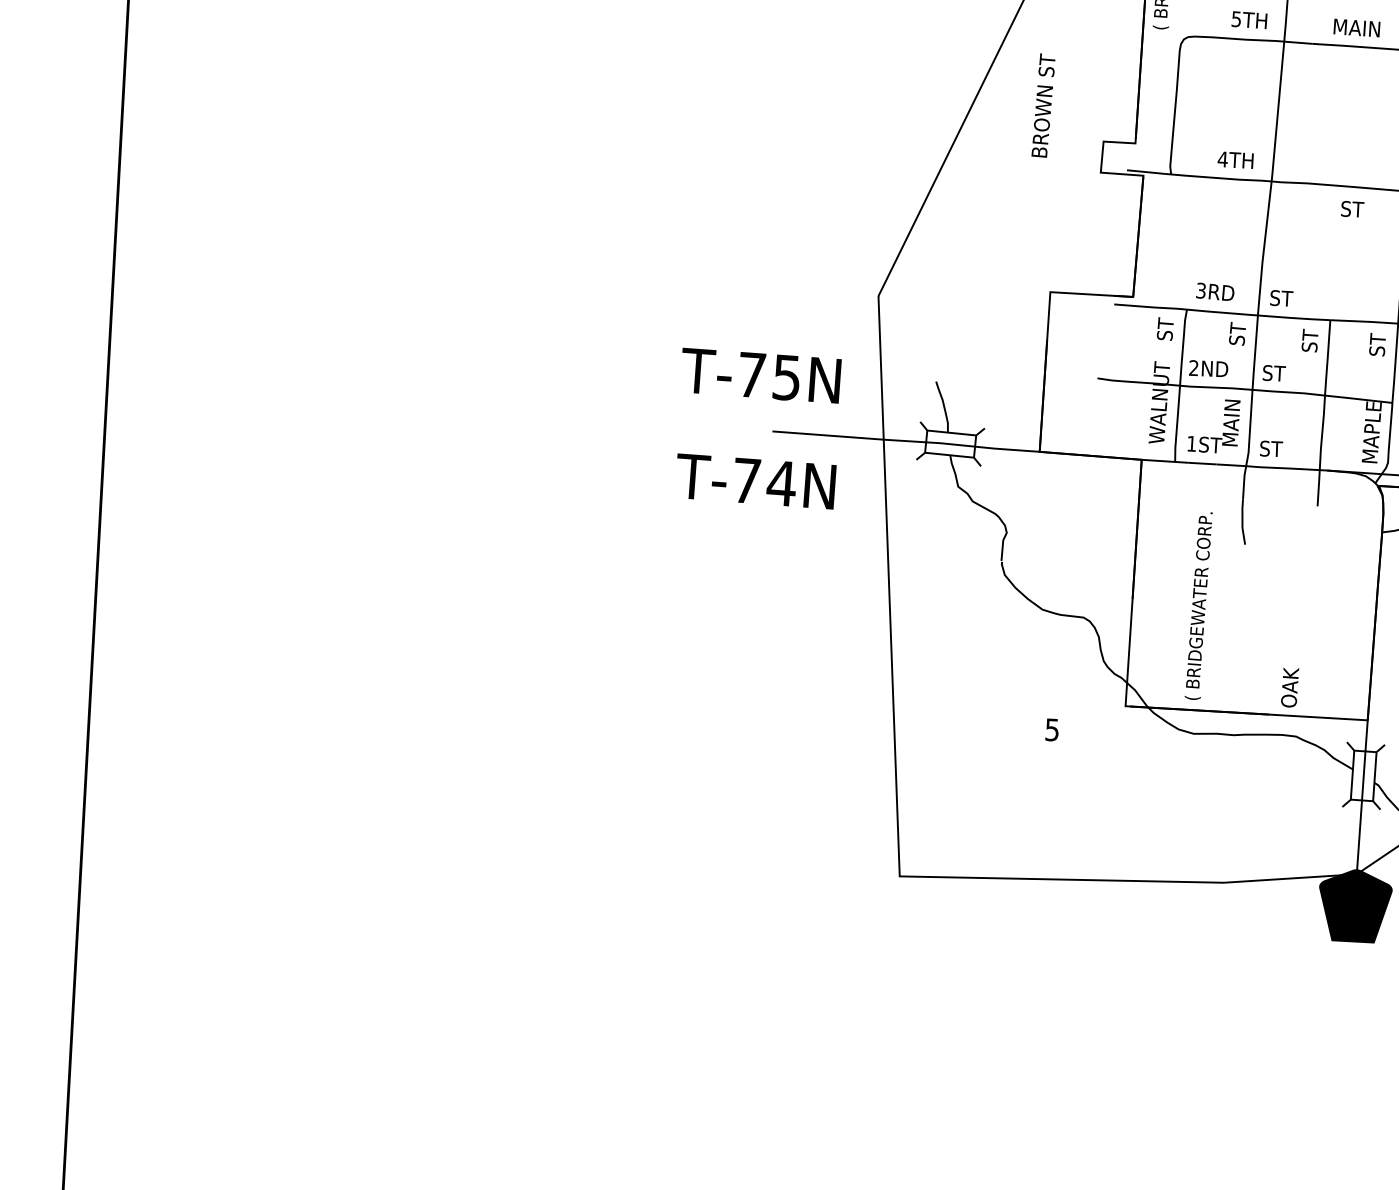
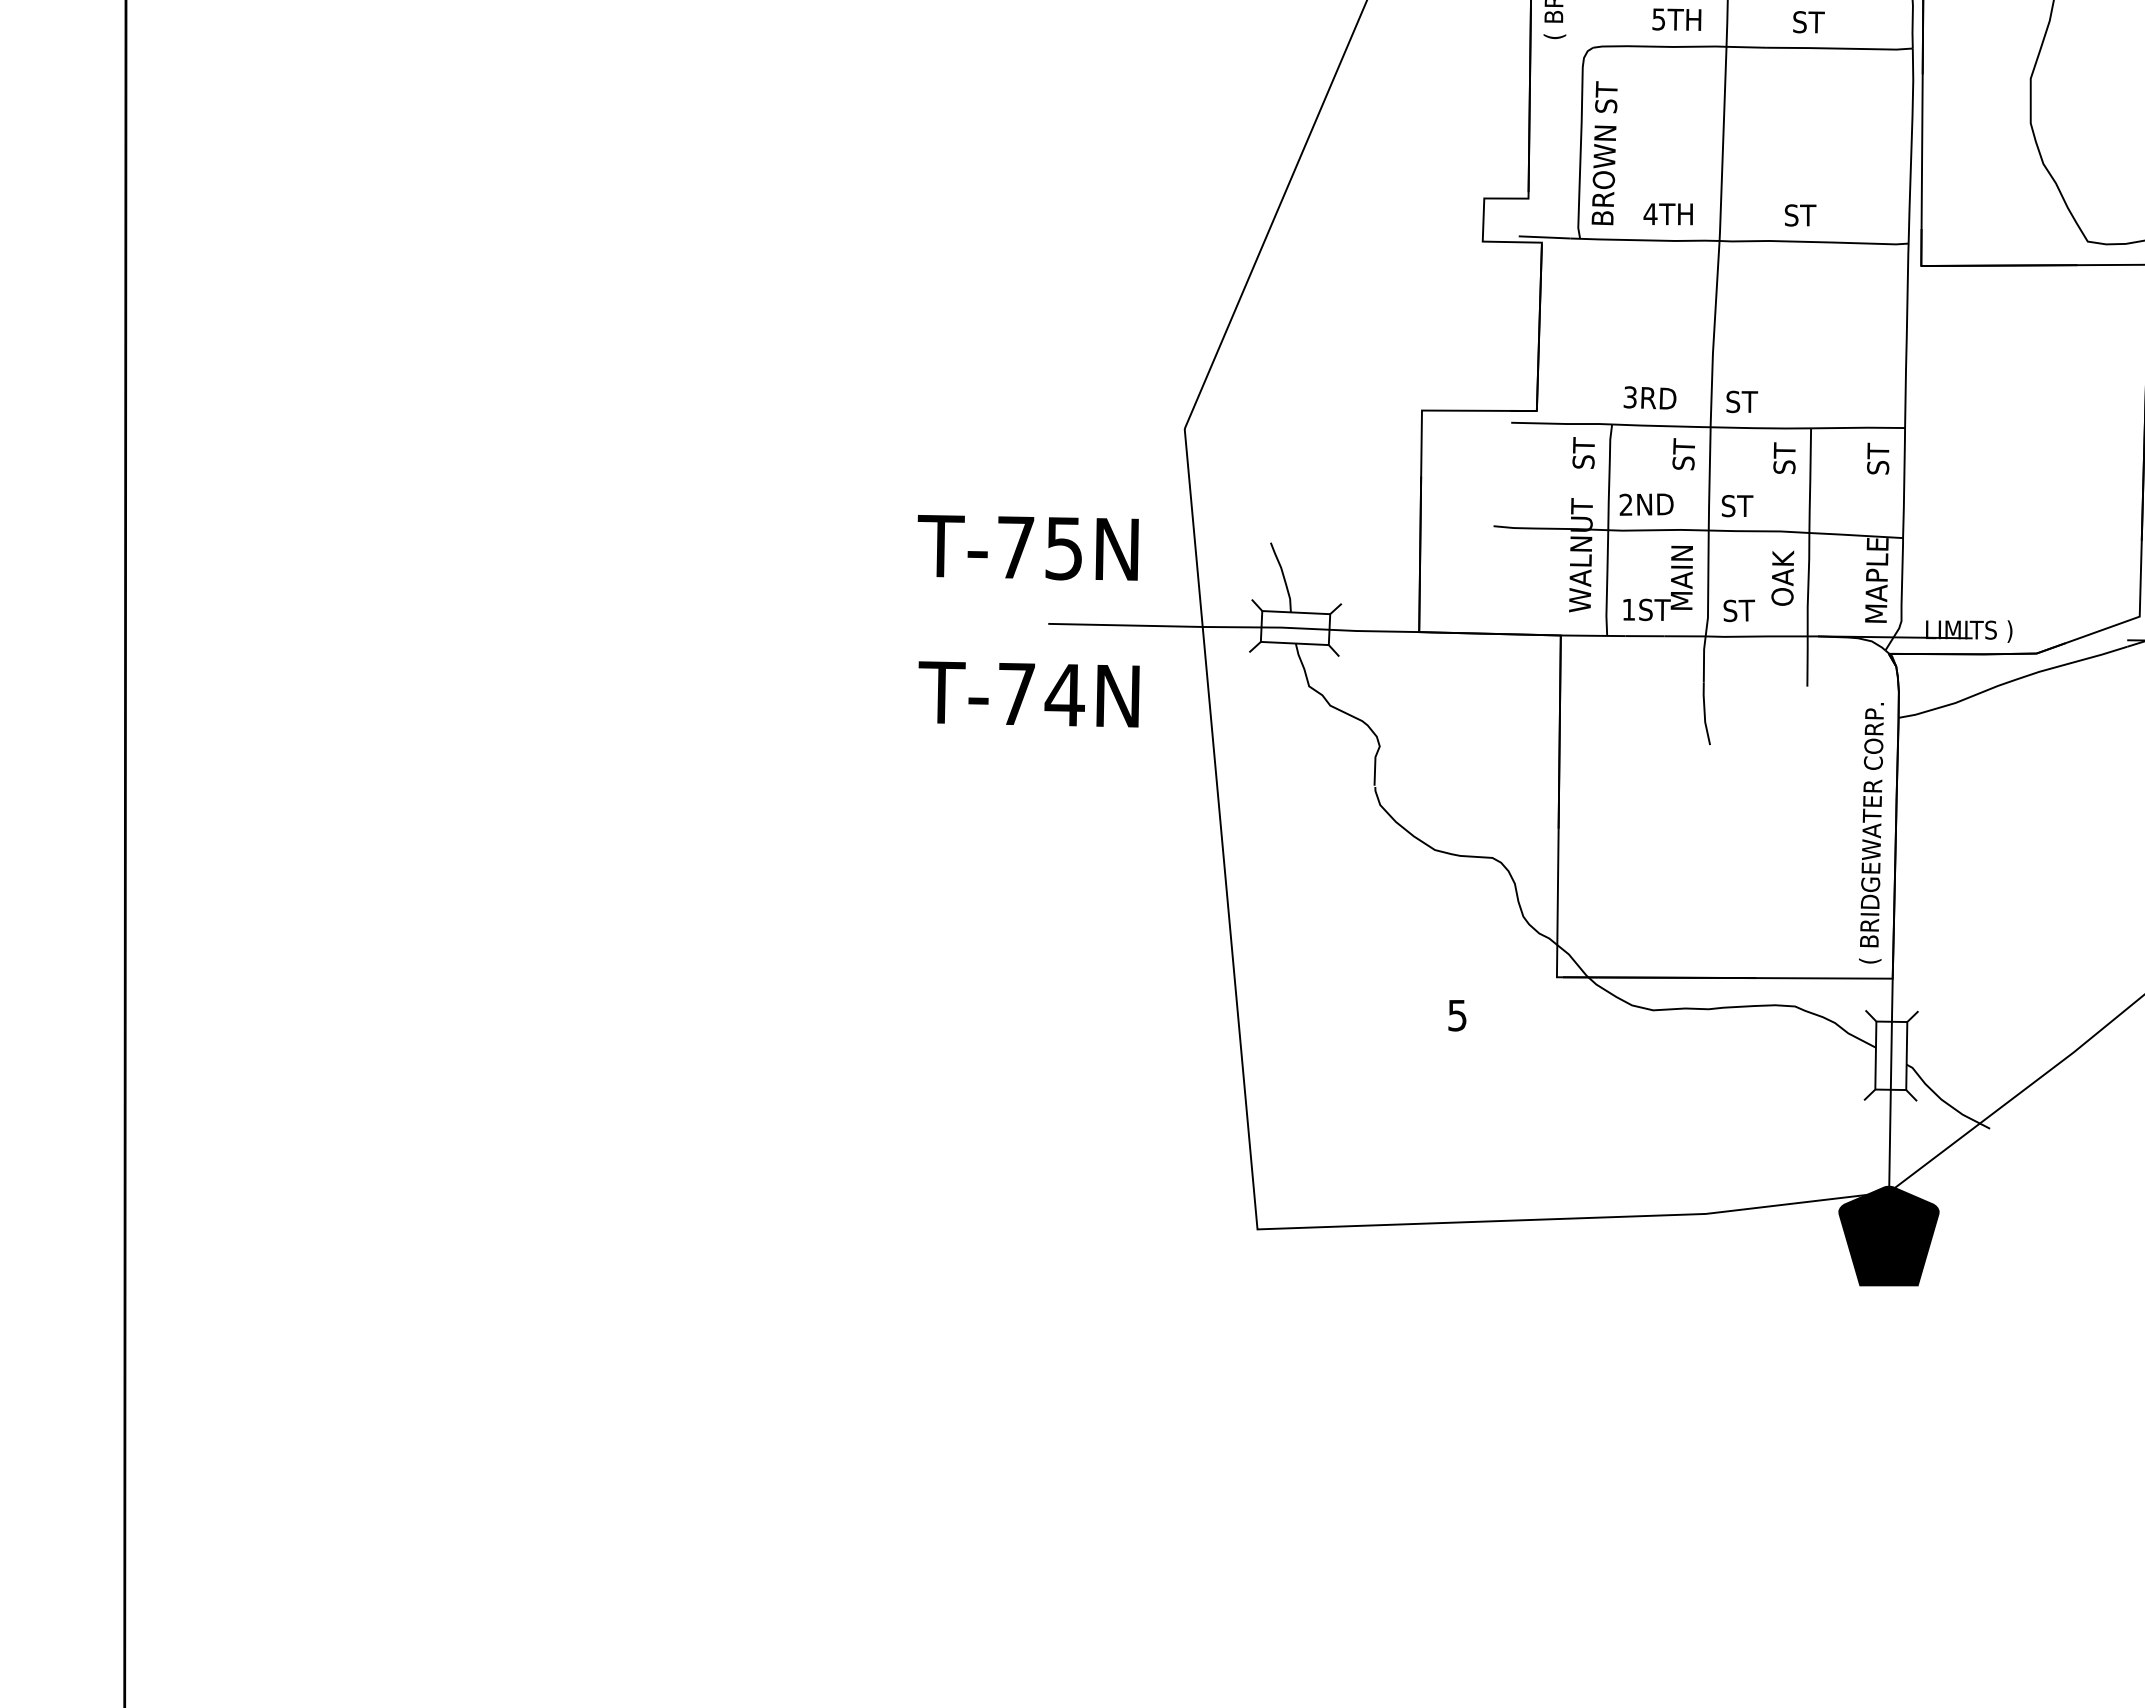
text: (1356, 27) -> (1825, 22), MAIN -> ST
text: (1043, 105) -> (1604, 153), moved
text: (1352, 209) -> (1800, 215), moved
text: (1198, 606) -> (1871, 833), moved
text: (1289, 687) -> (1782, 577), moved

